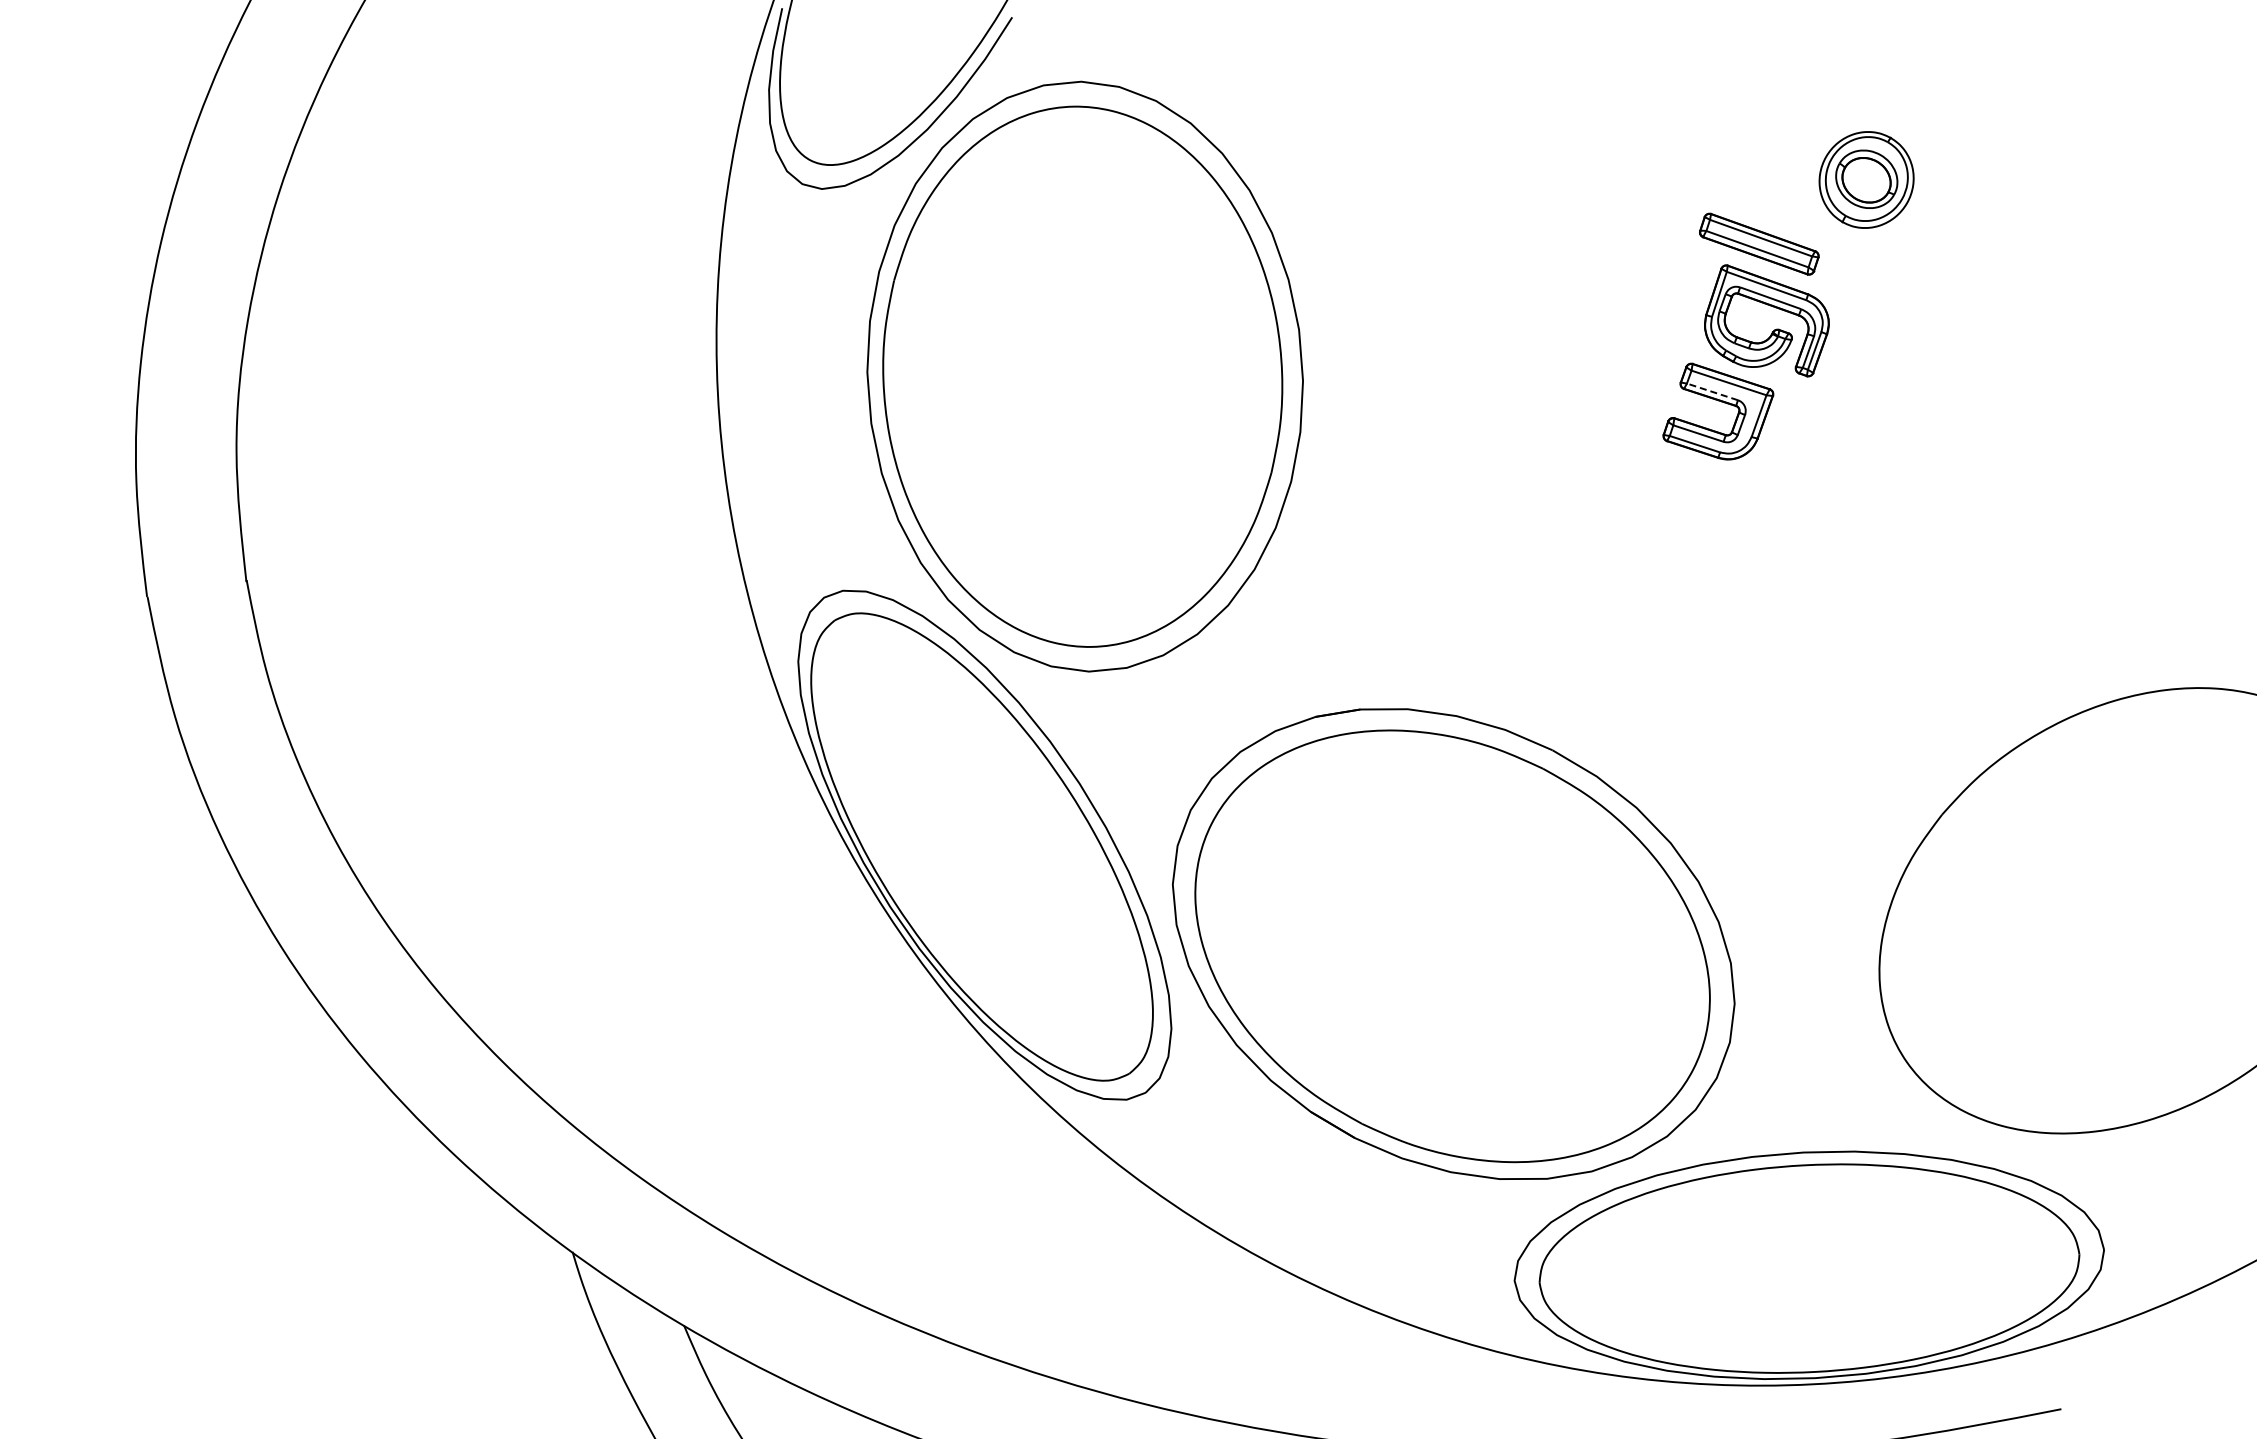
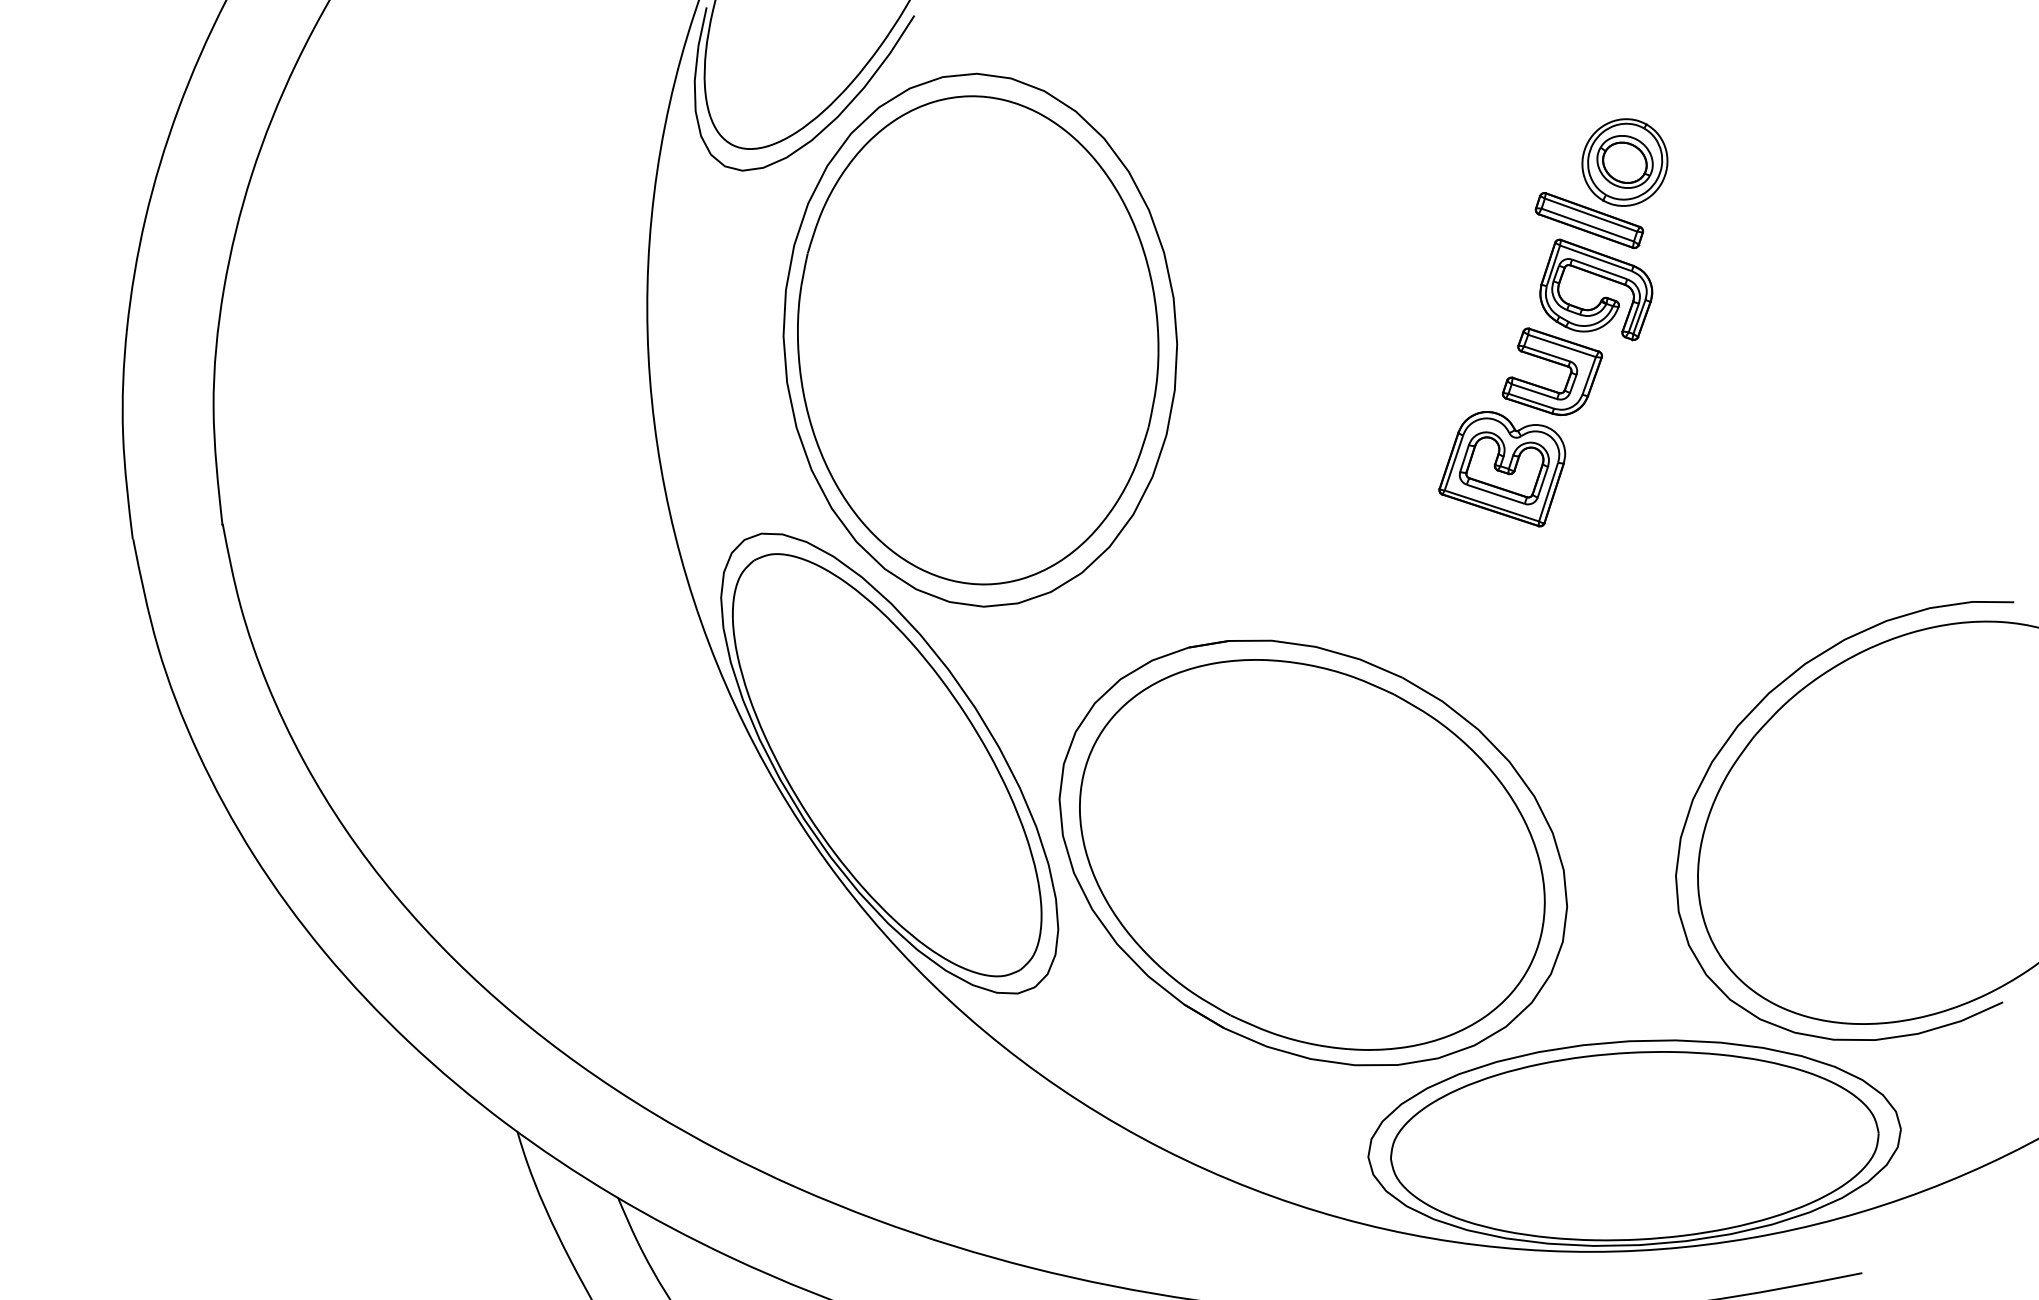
part: (1866, 179) -> (1624, 162), moved
line: (1712, 391) -> (1547, 353), dashed -> solid
part: (1662, 519) -> (1501, 469), added
curve: (1914, 818) -> (1729, 739), added

